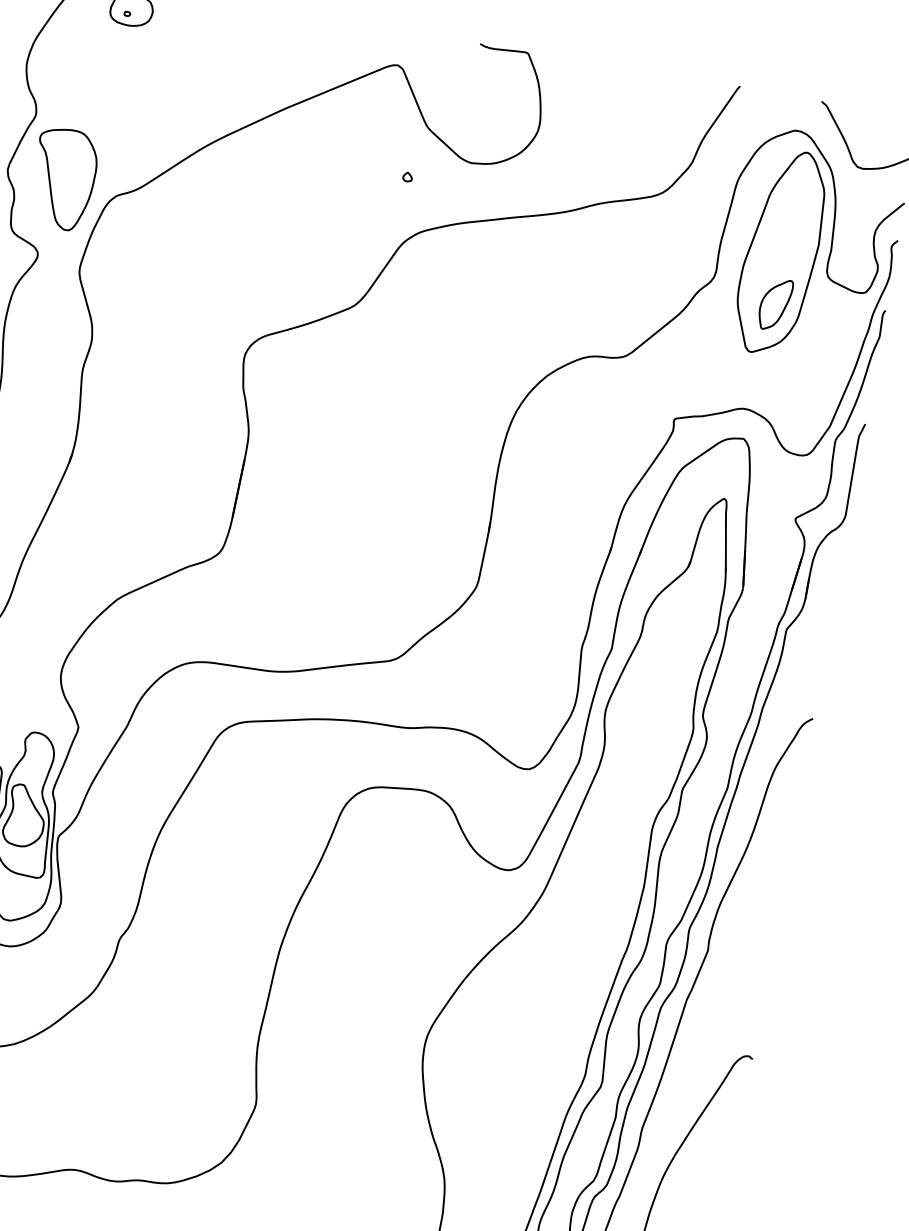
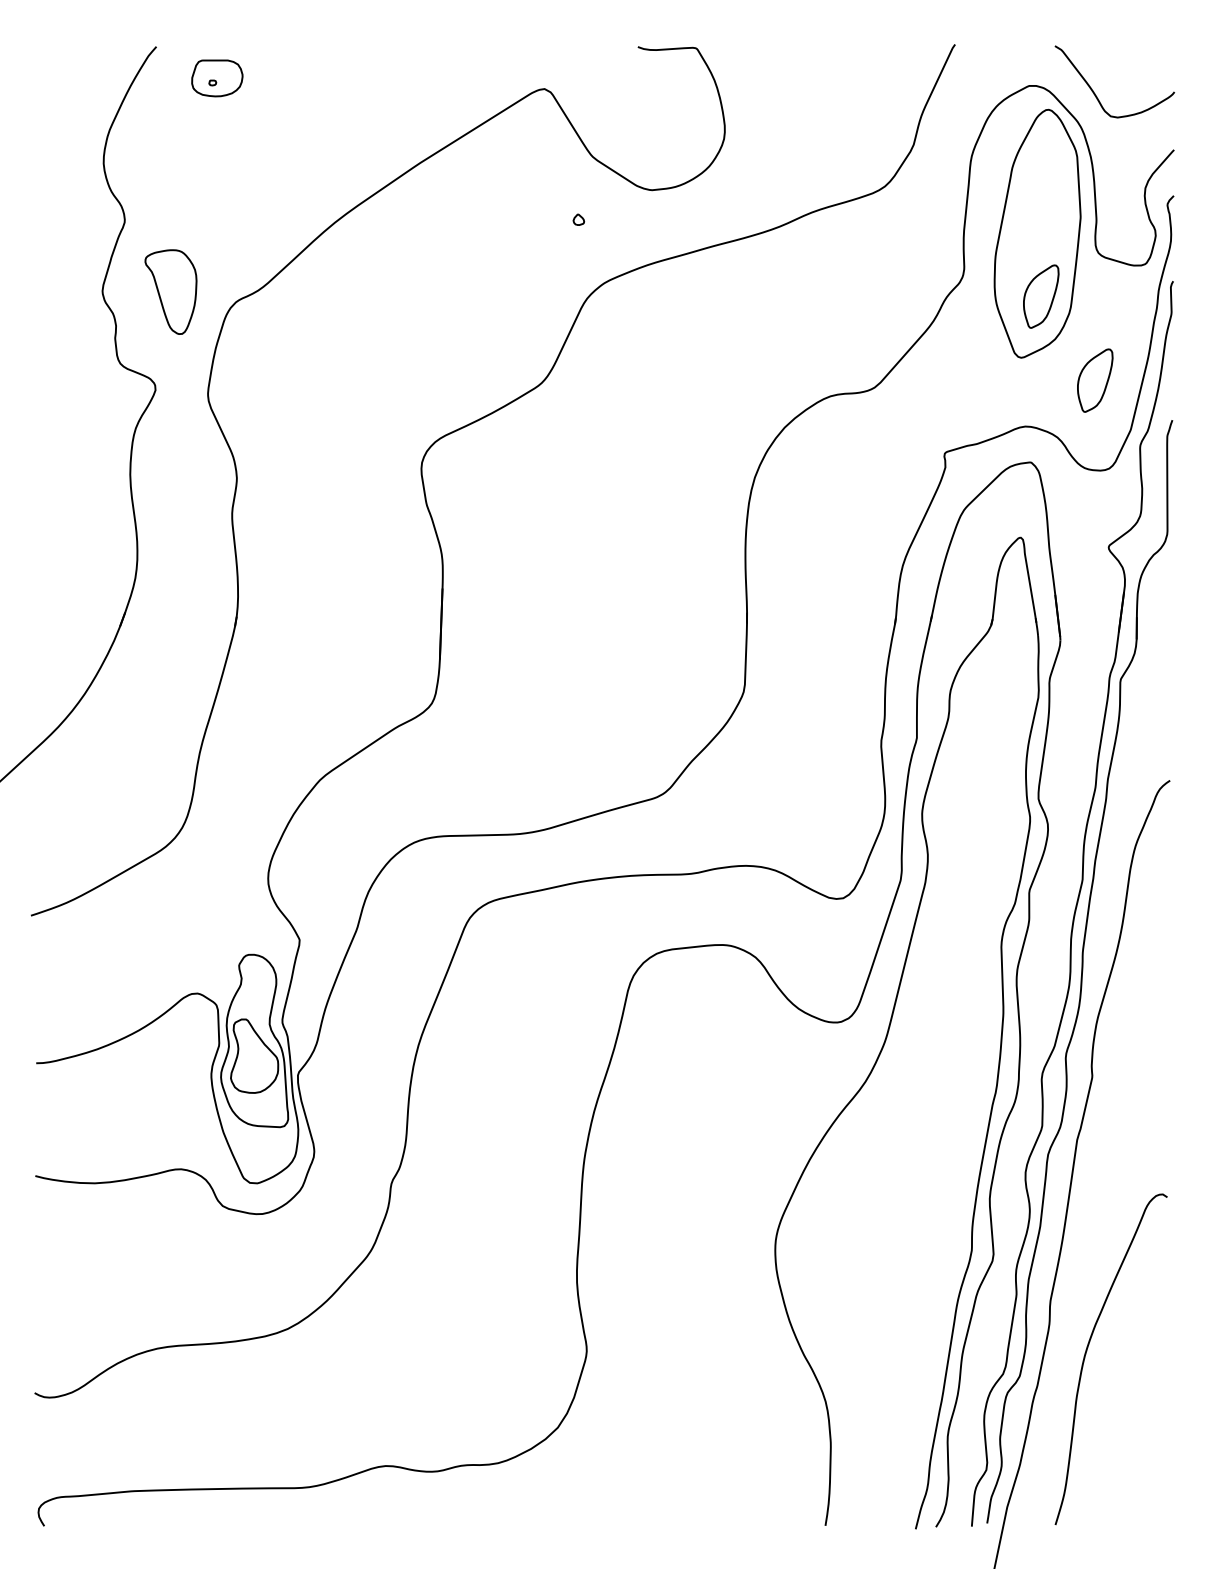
part: (63, 178) -> (170, 291), size x0.7
part: (808, 380) -> (1095, 380), added

